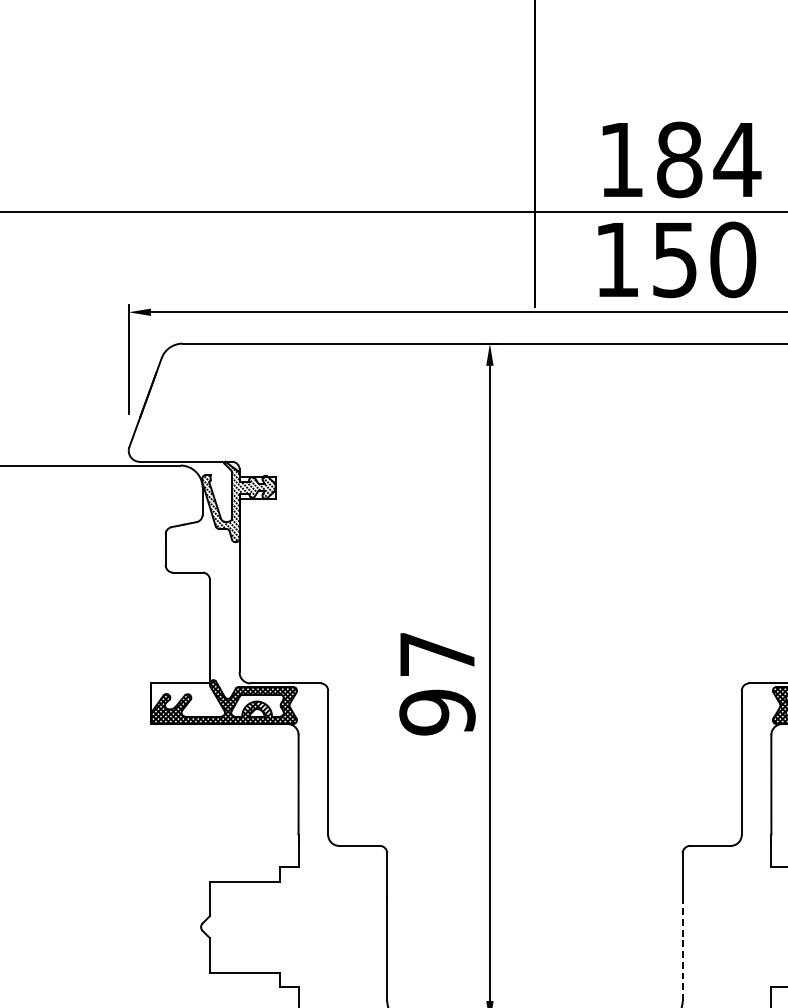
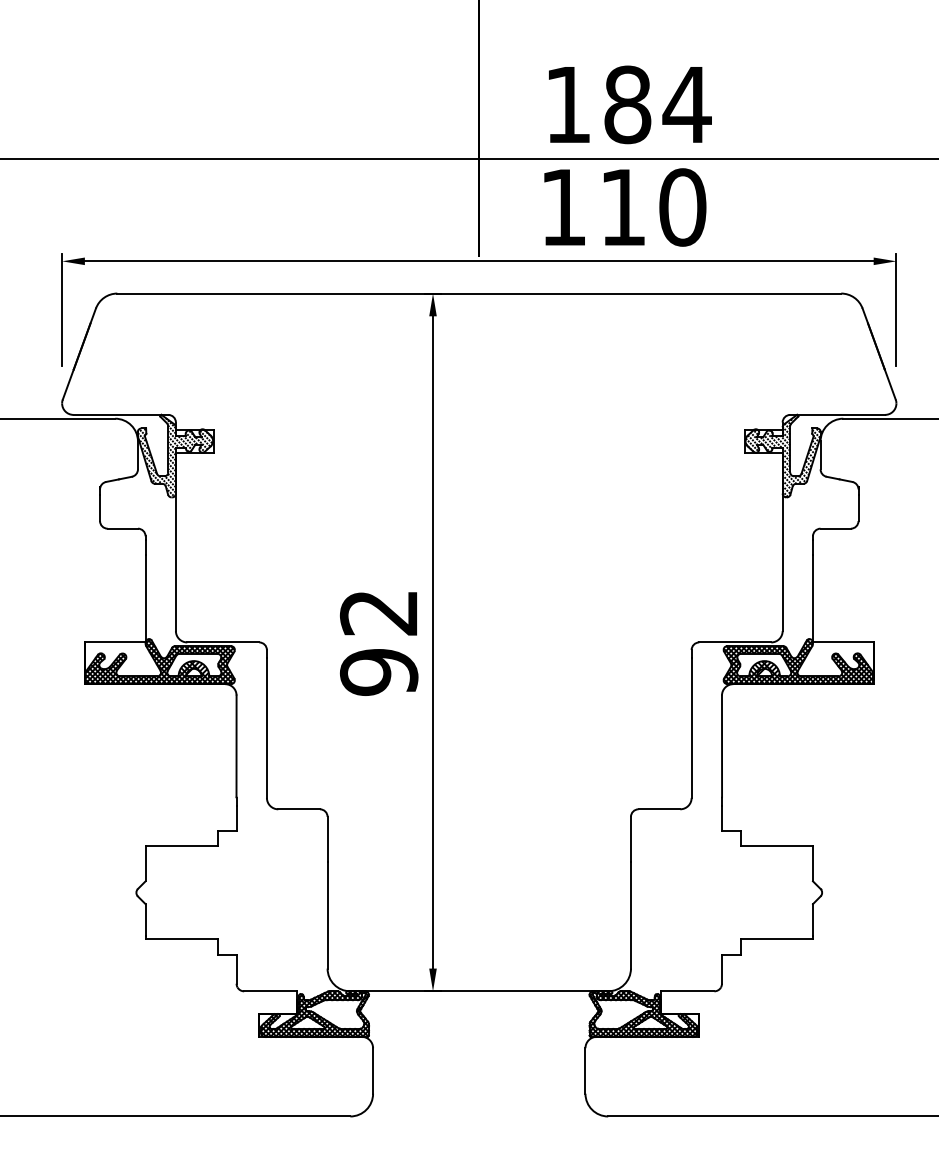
text: (674, 259) -> (622, 207), 150 -> 110
text: (436, 654) -> (378, 612), 97 -> 92
line: (682, 949) -> (630, 915), dashed -> solid

